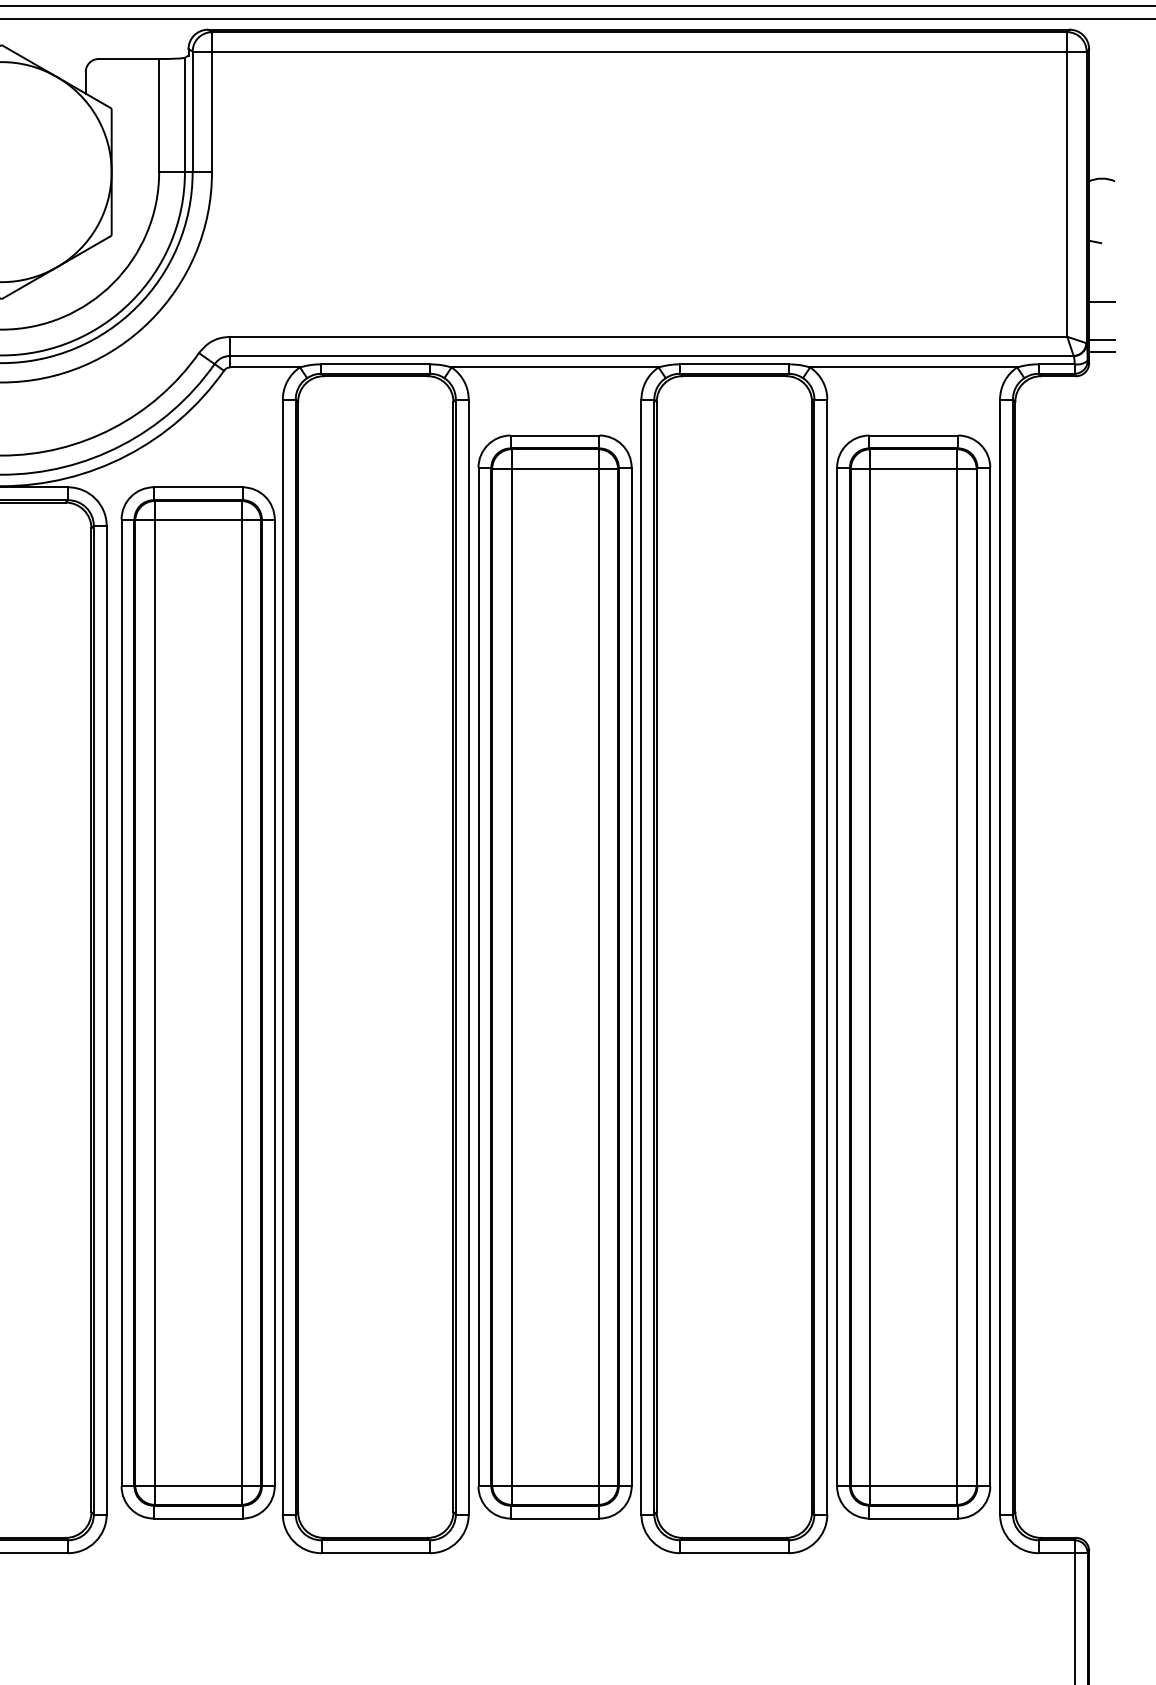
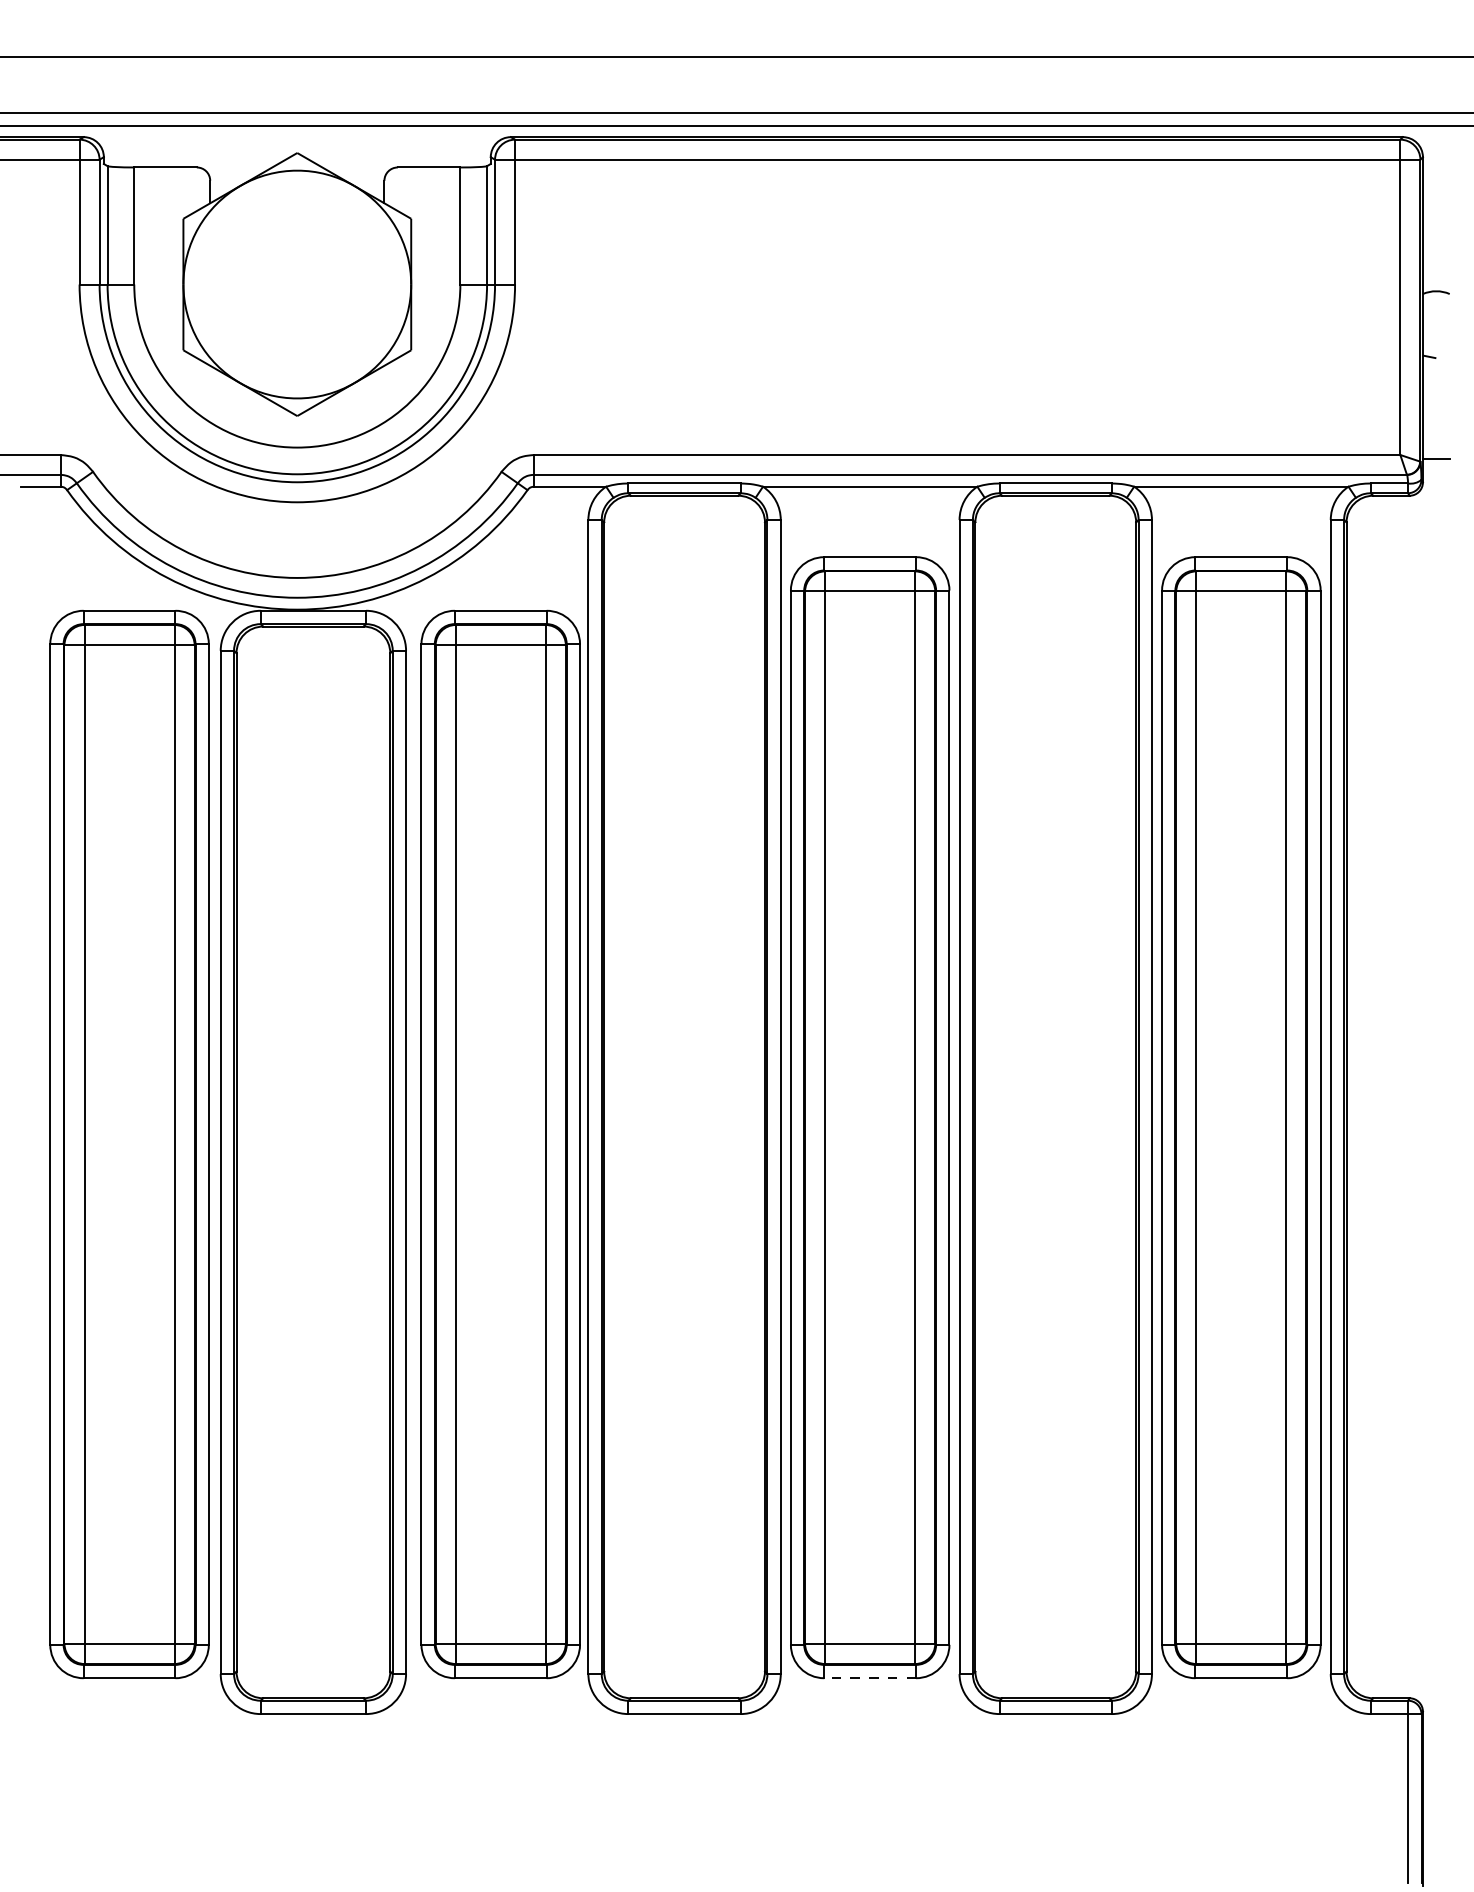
line: (1101, 301) -> (1435, 418), removed
line: (1101, 351) -> (1435, 470), removed
line: (555, 1518) -> (870, 1678), solid -> dashed

